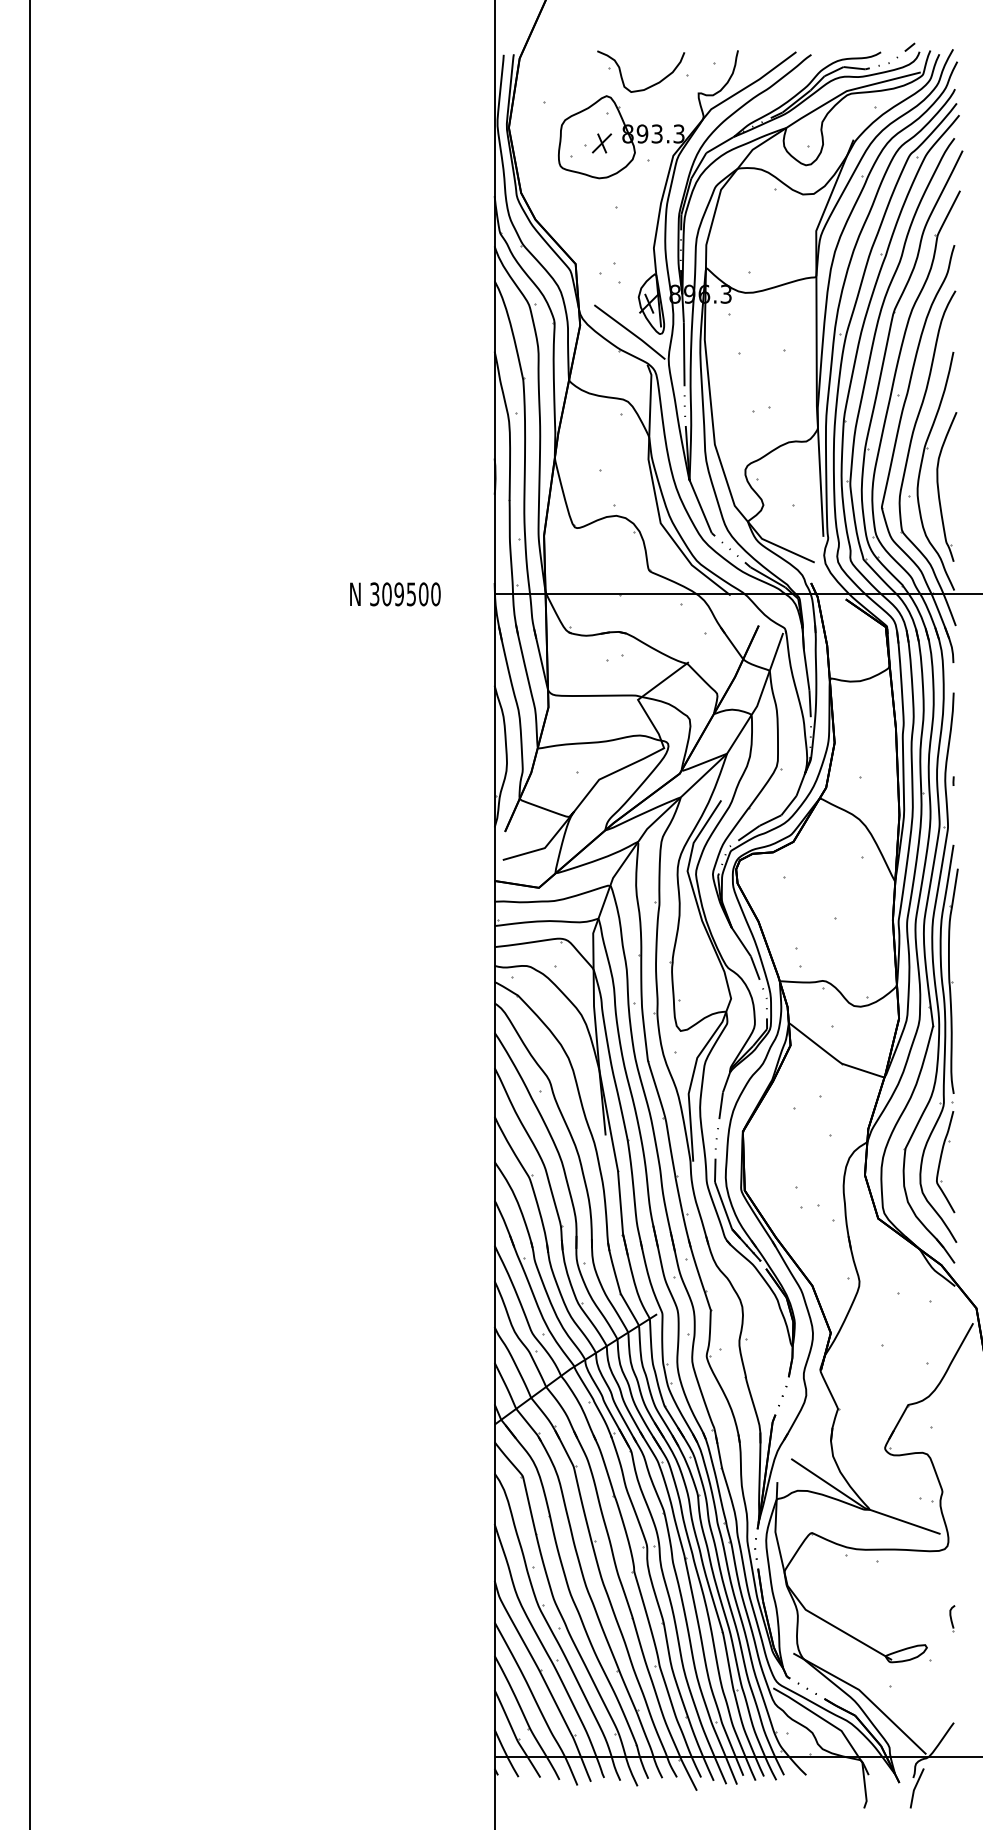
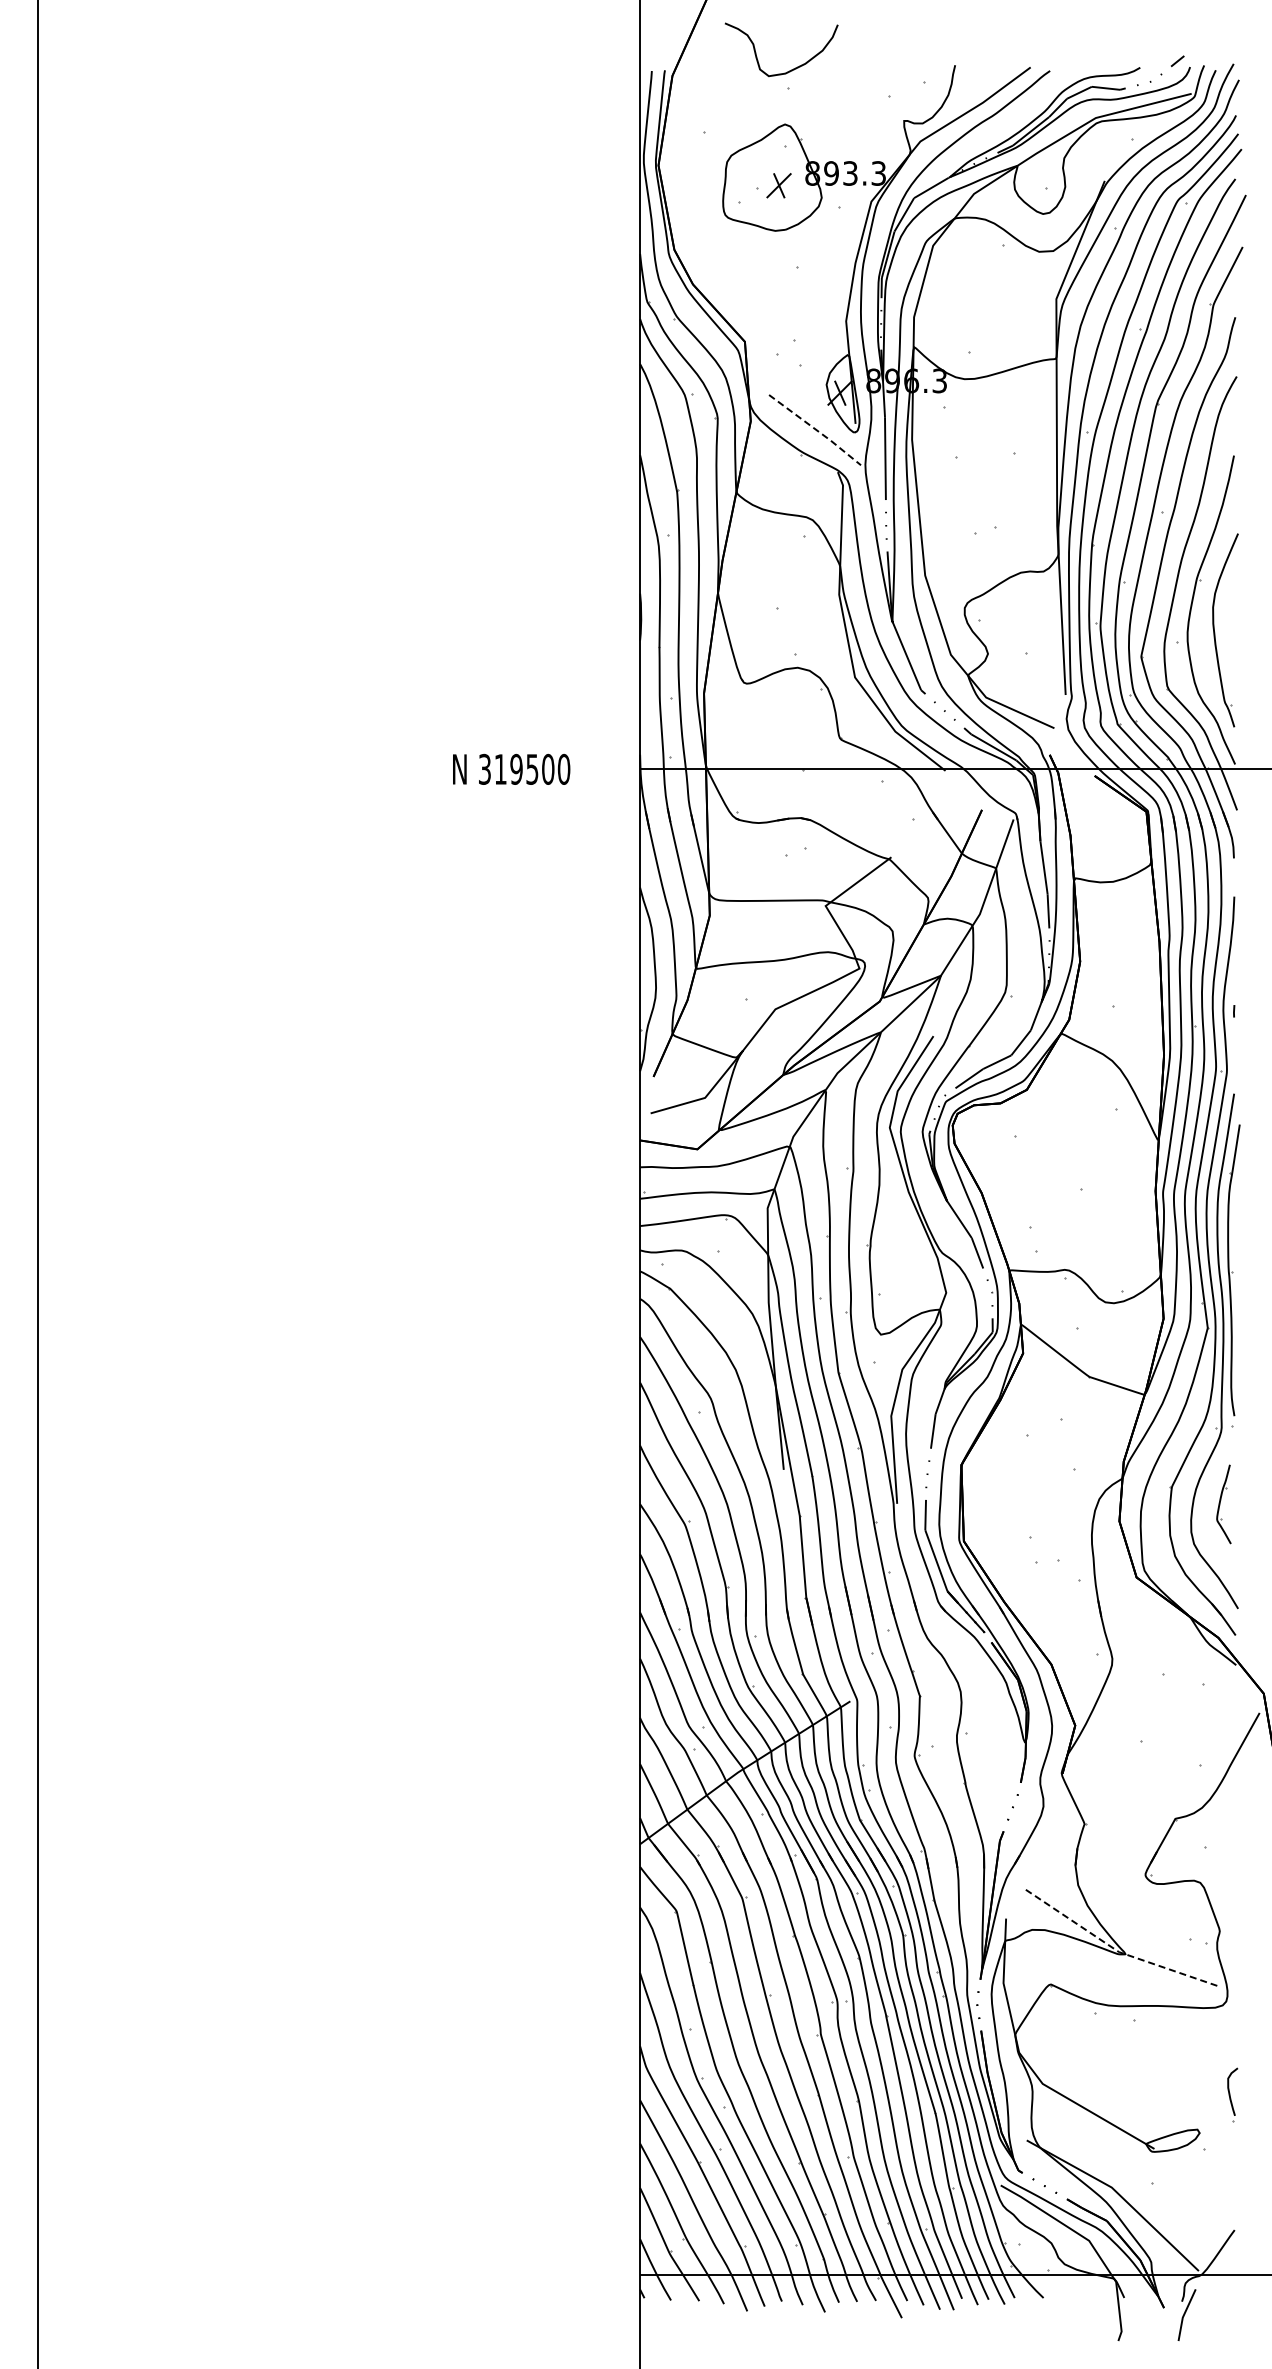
curve: (648, 86) -> (791, 69), moved
line: (630, 332) -> (816, 430), solid -> dashed
text: (386, 593) -> (500, 768), 309500 -> 319500
part: (945, 1162) -> (1223, 1504), size x0.6
line: (861, 1505) -> (1115, 1949), solid -> dashed
part: (952, 1618) -> (1232, 2095), size x1.6

